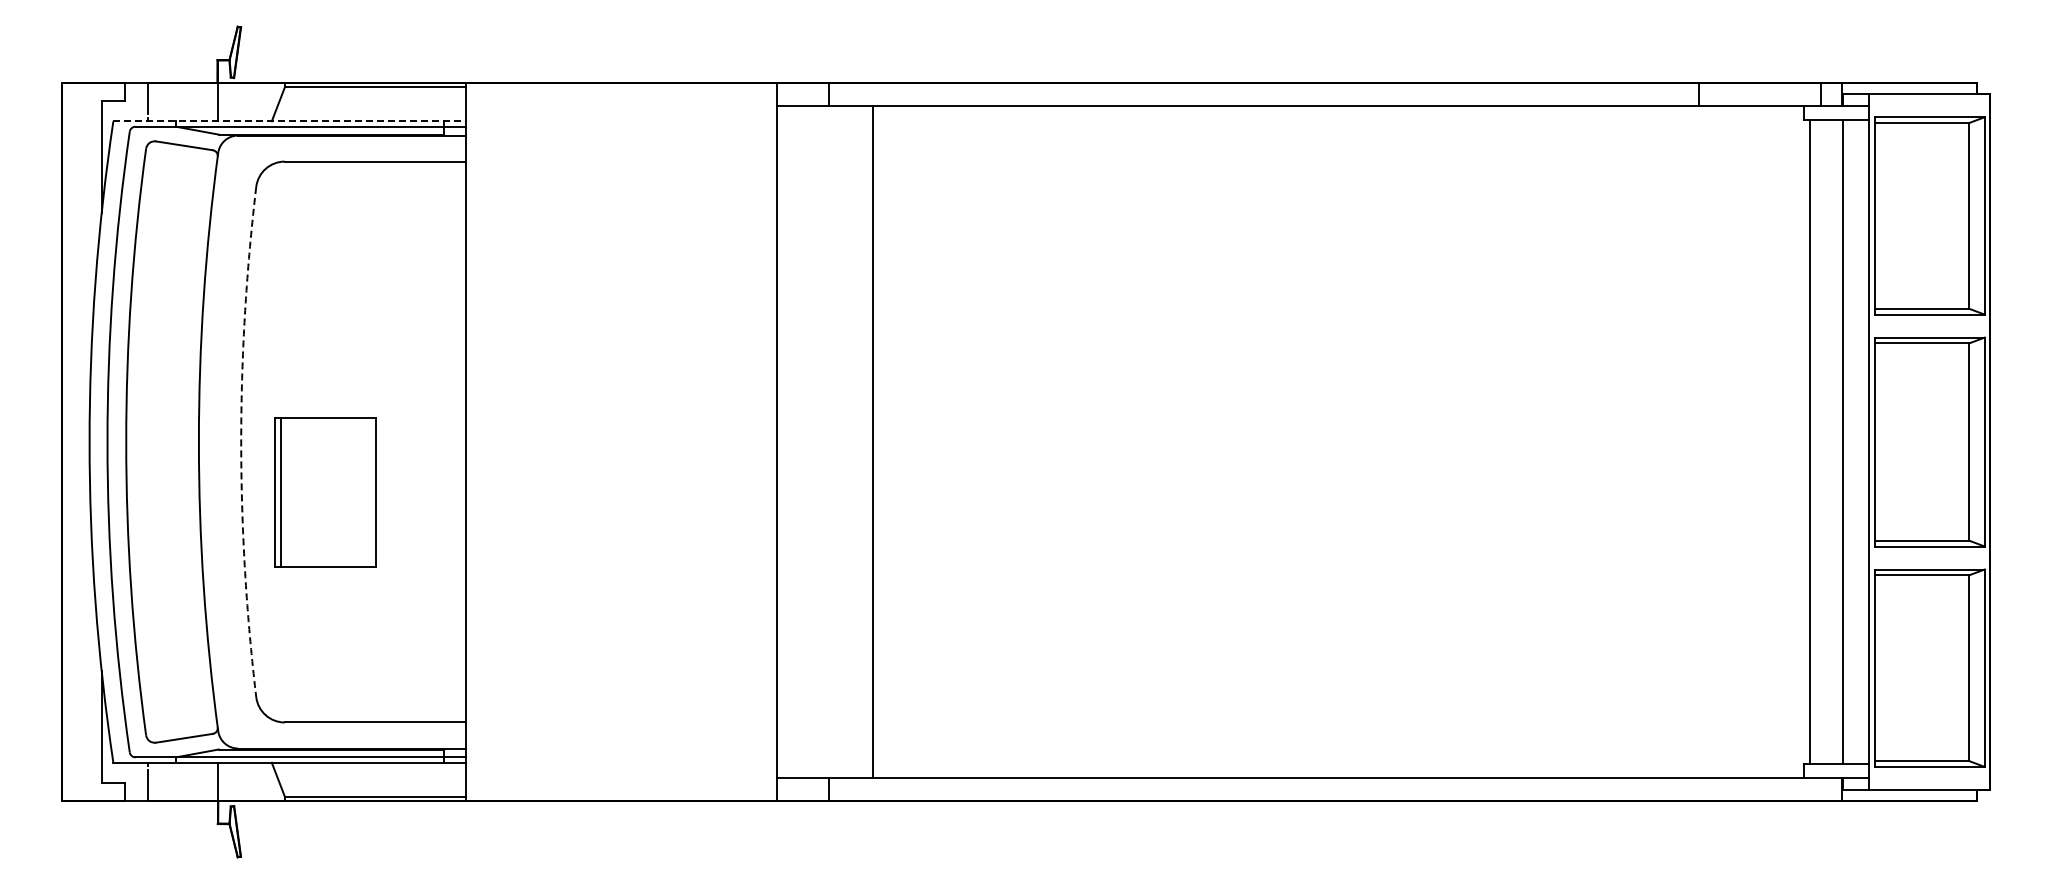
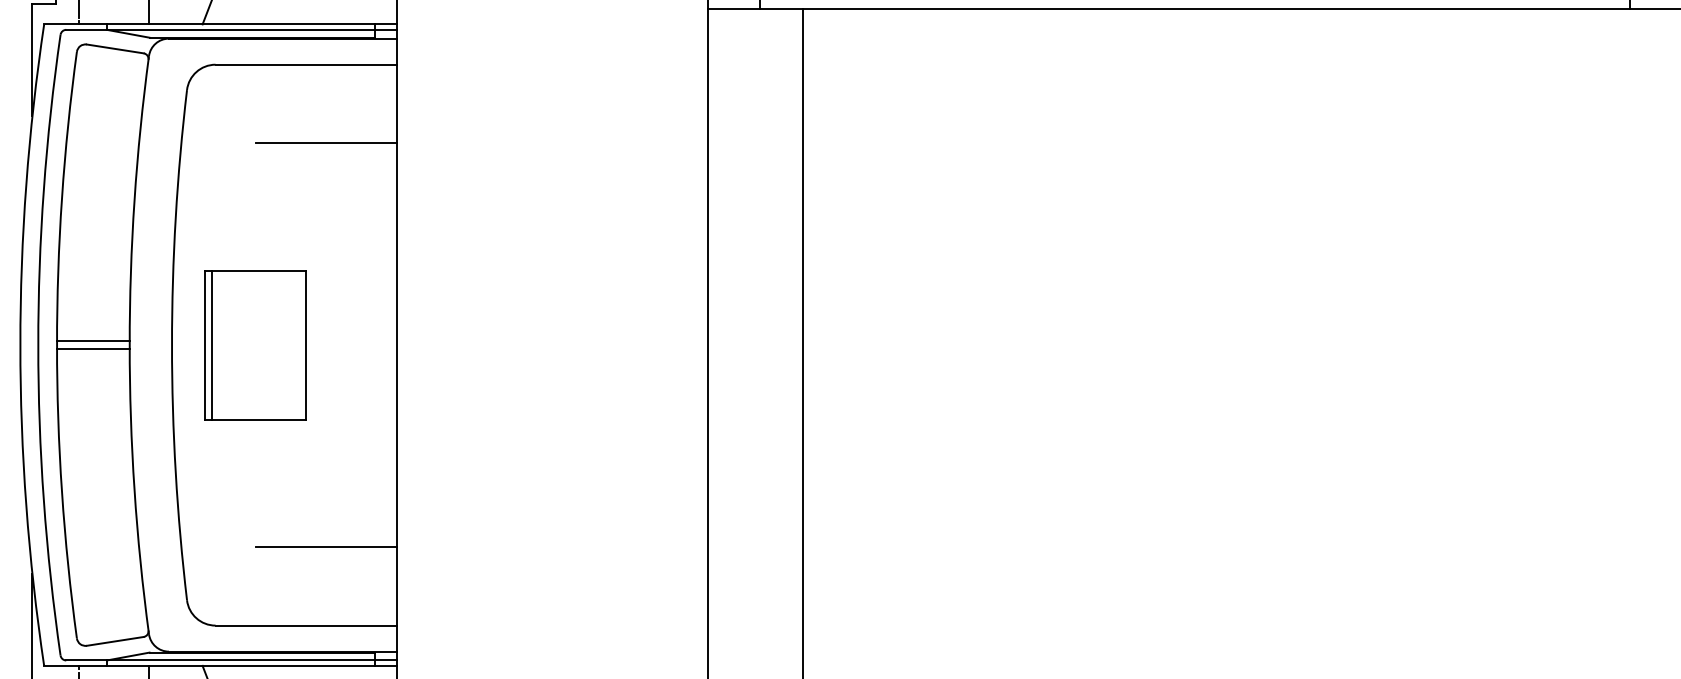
line: (290, 121) -> (221, 24), dashed -> solid
line: (395, 239) -> (326, 142), added
line: (162, 437) -> (93, 340), added
arc: (241, 442) -> (172, 345), dashed -> solid
line: (162, 446) -> (93, 349), added
part: (325, 492) -> (256, 345), moved
line: (395, 644) -> (326, 547), added

